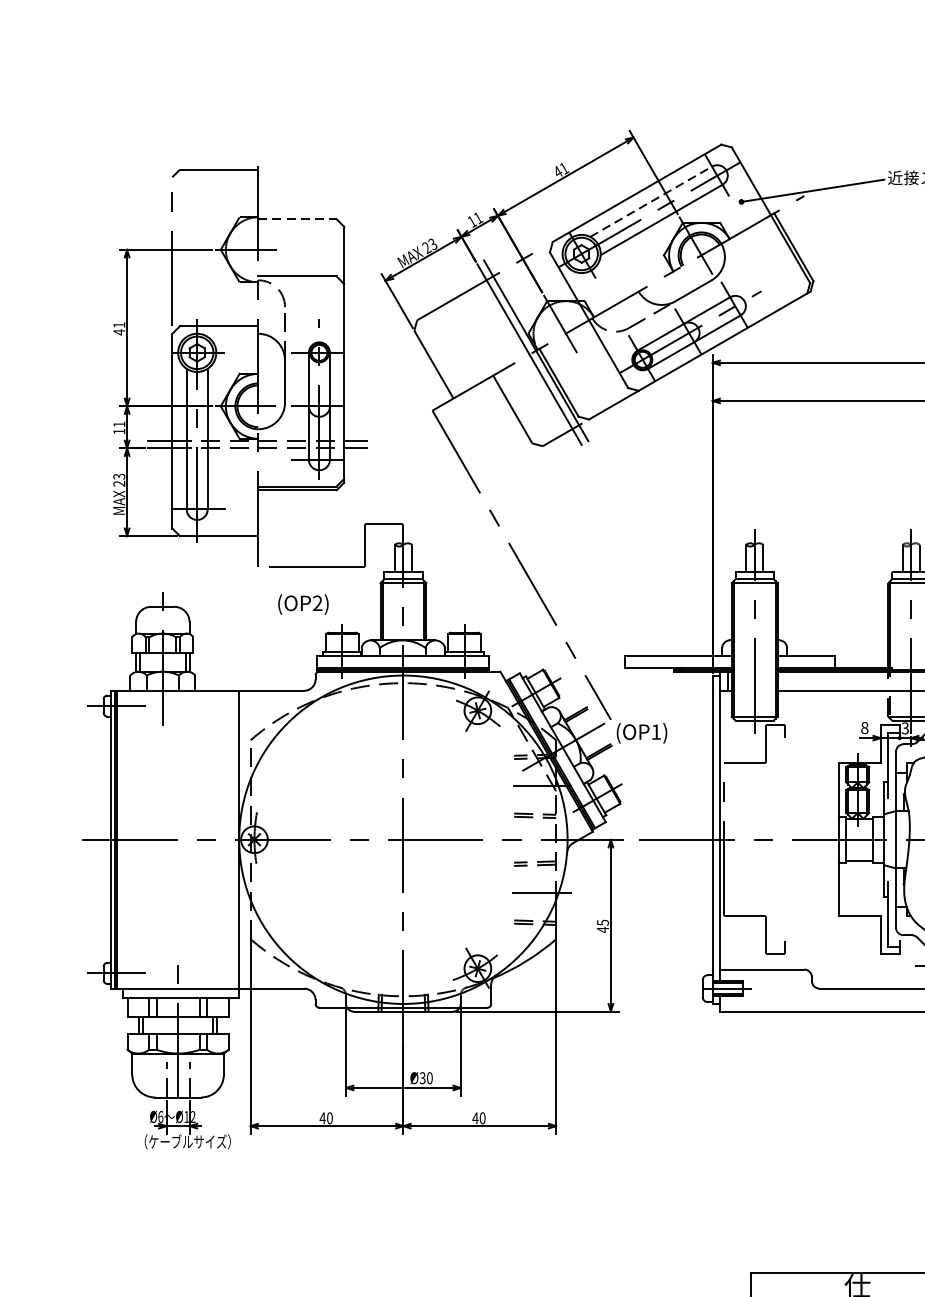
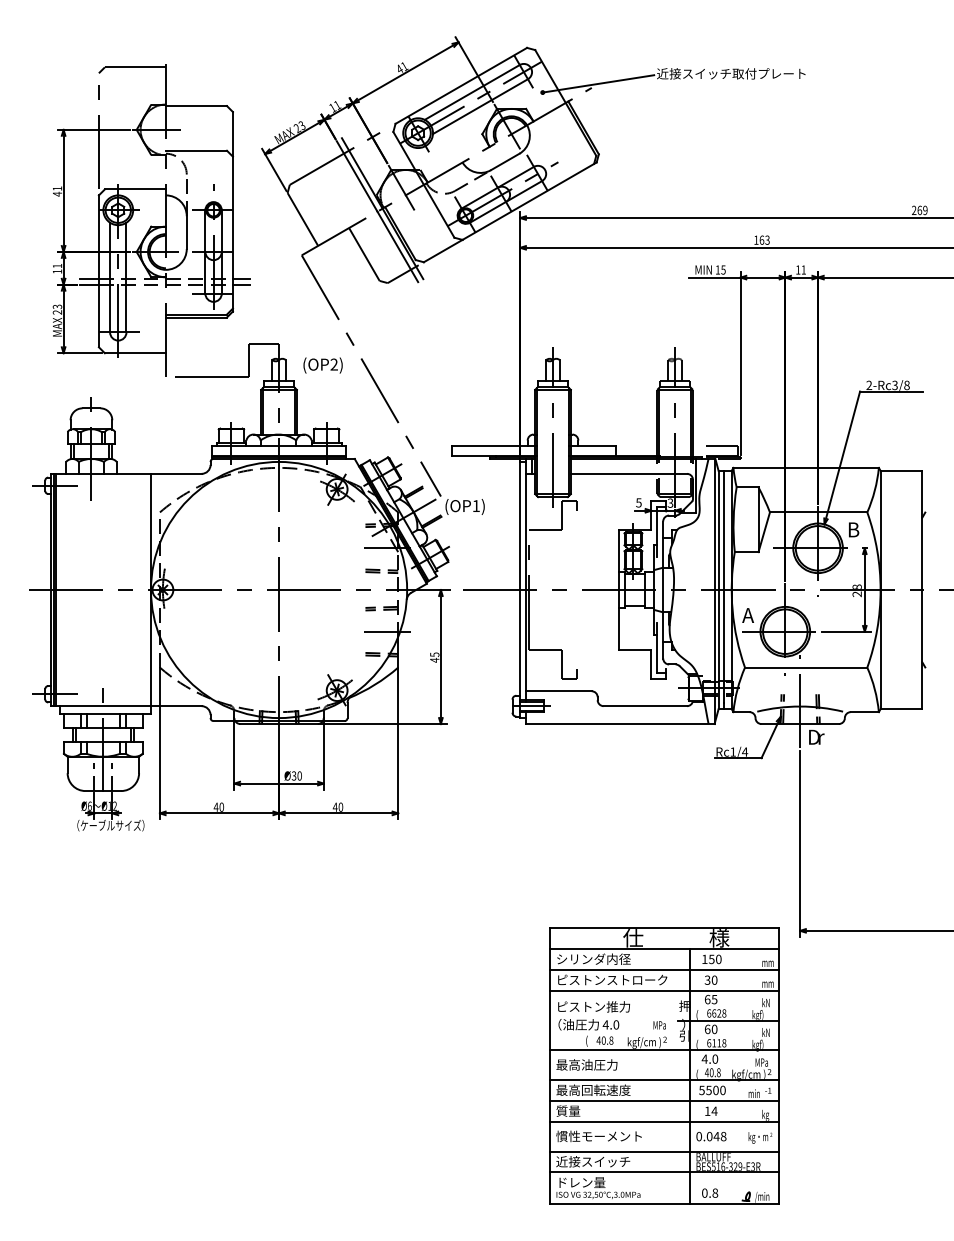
line: (651, 201) -> (472, 92), dashed -> solid
line: (297, 219) -> (196, 106), dashed -> solid
text: (302, 604) -> (322, 365), moved
text: (864, 727) -> (638, 502), 8 -> 5

